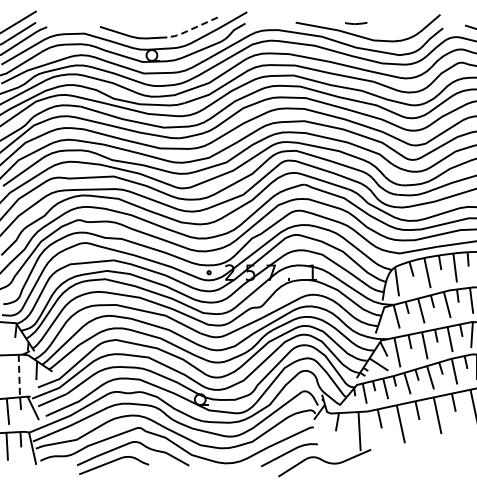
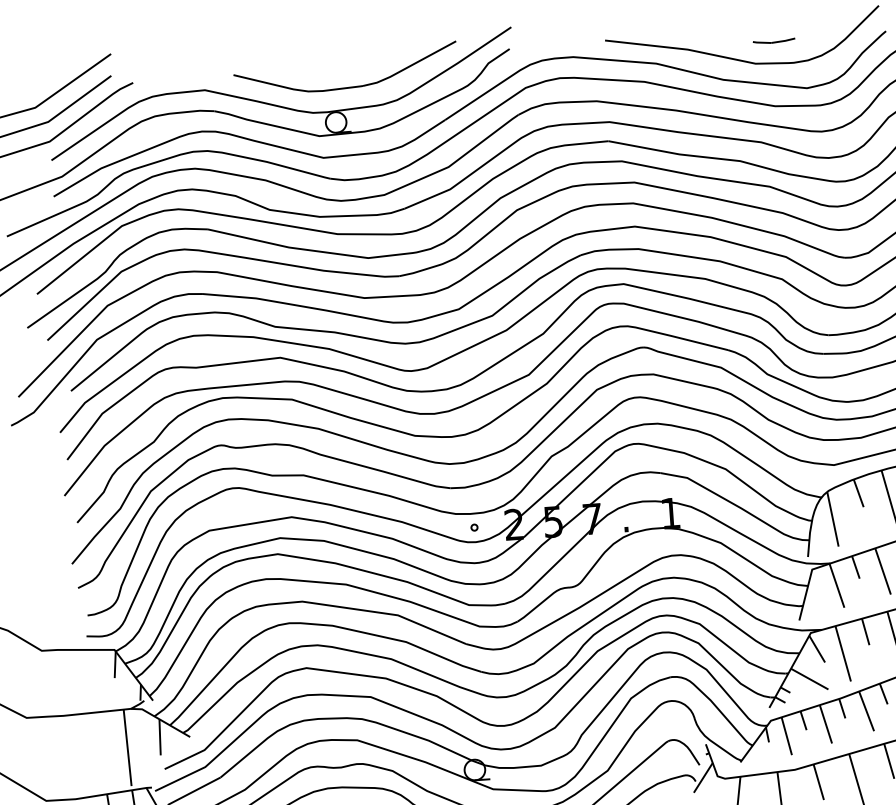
line: (356, 23) -> (774, 41), moved
line: (191, 29) -> (407, 67), dashed -> solid
line: (19, 375) -> (128, 748), dashed -> solid

